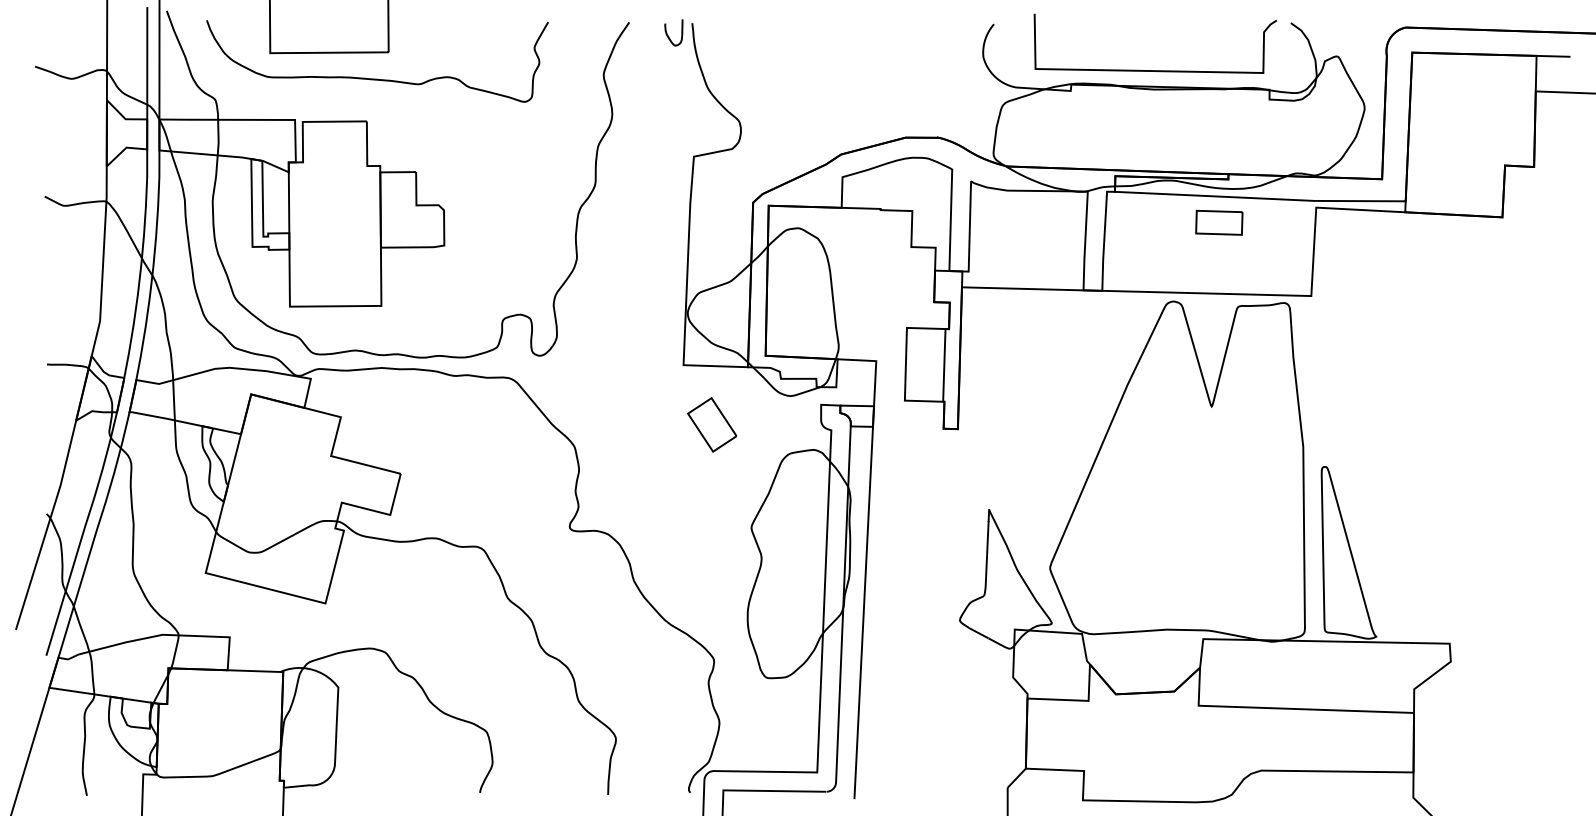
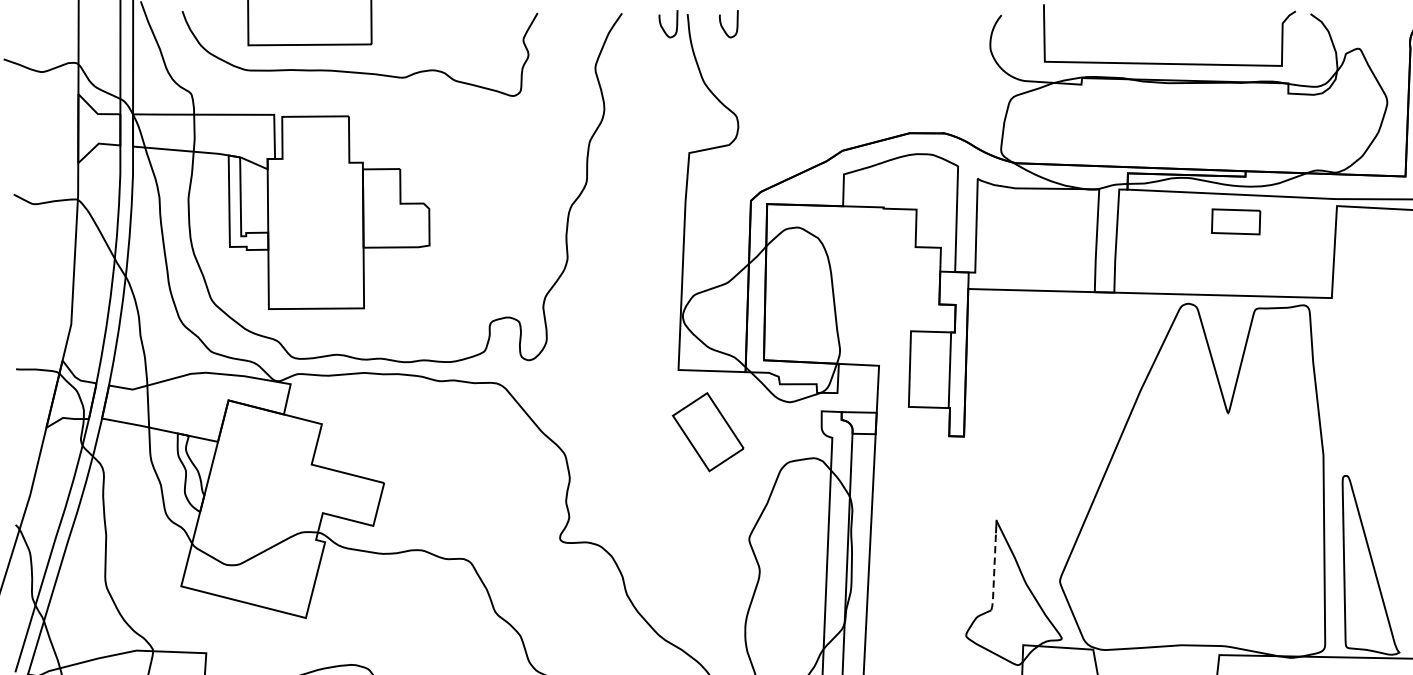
curve: (727, 36) -> (724, 27), added
part: (712, 424) -> (708, 431), size x1.4
line: (986, 560) -> (993, 573), solid -> dashed

